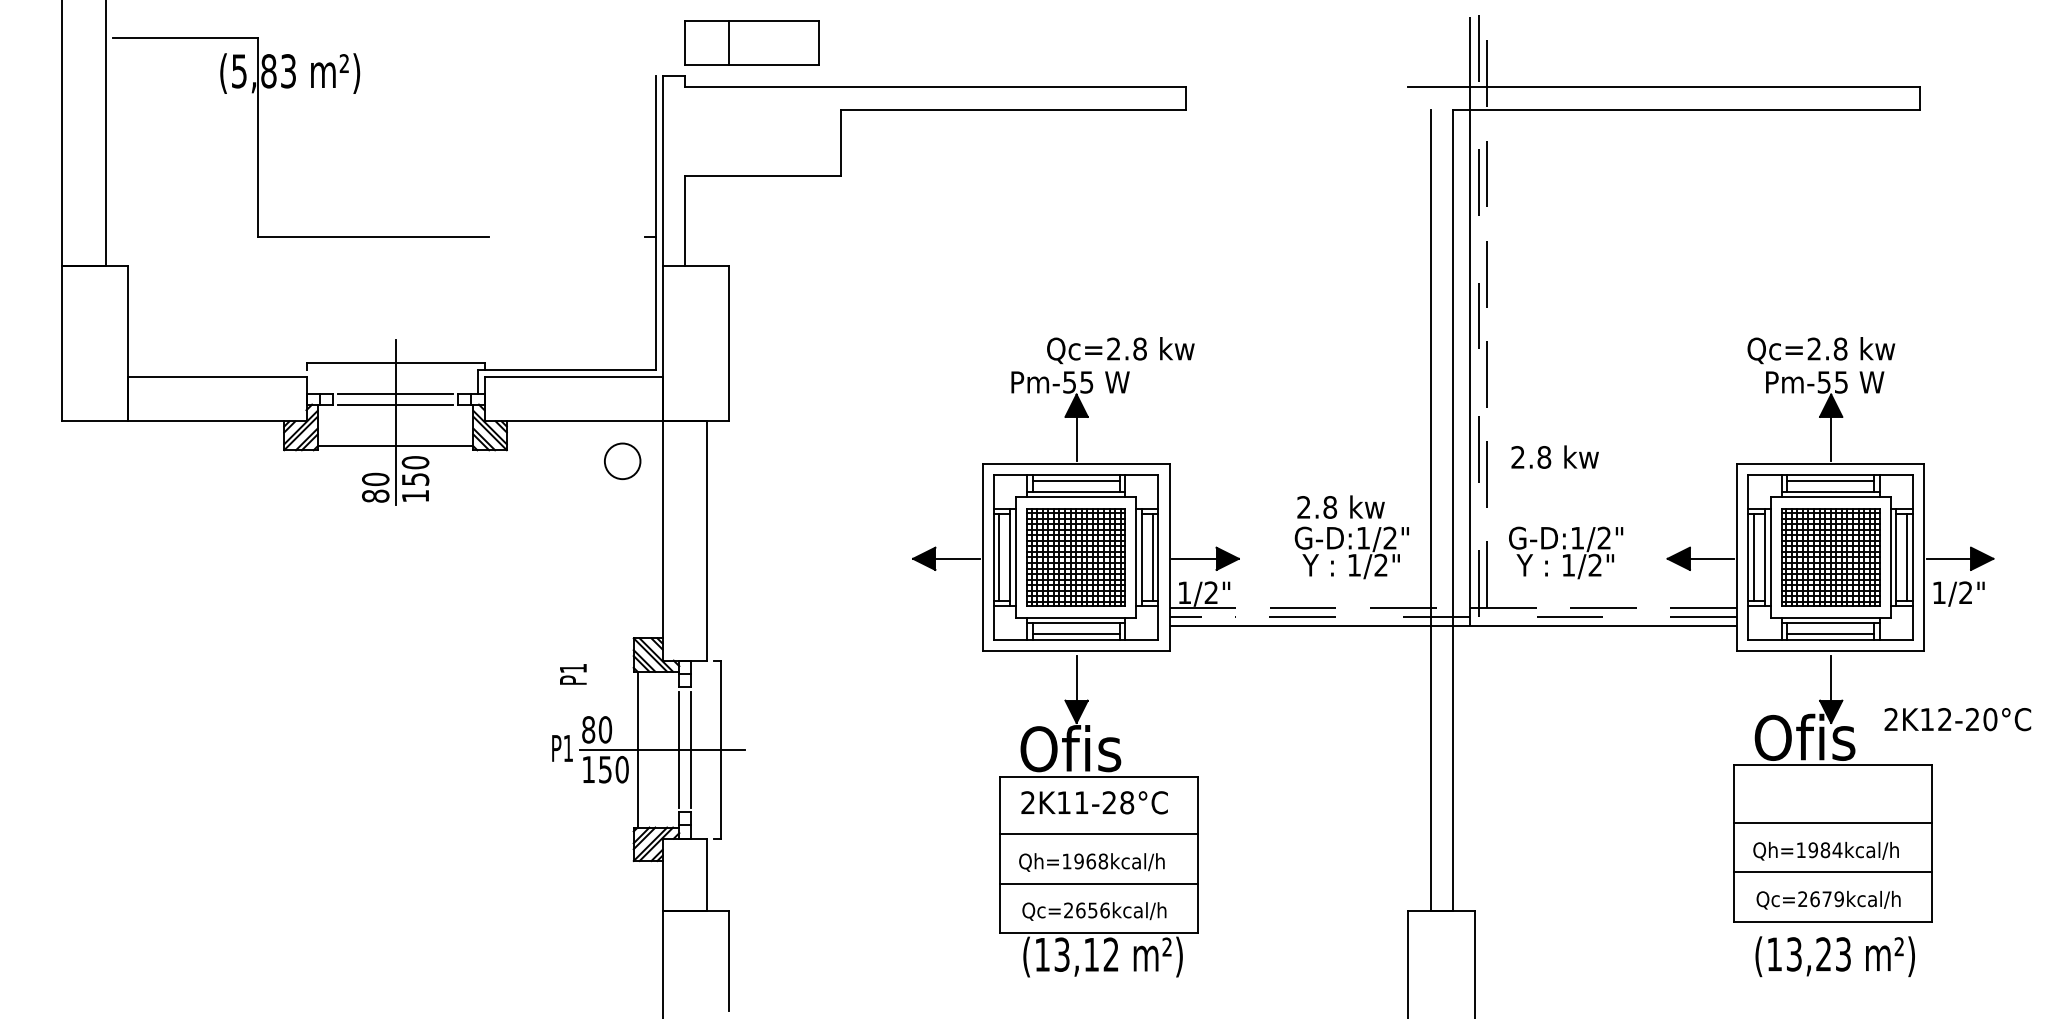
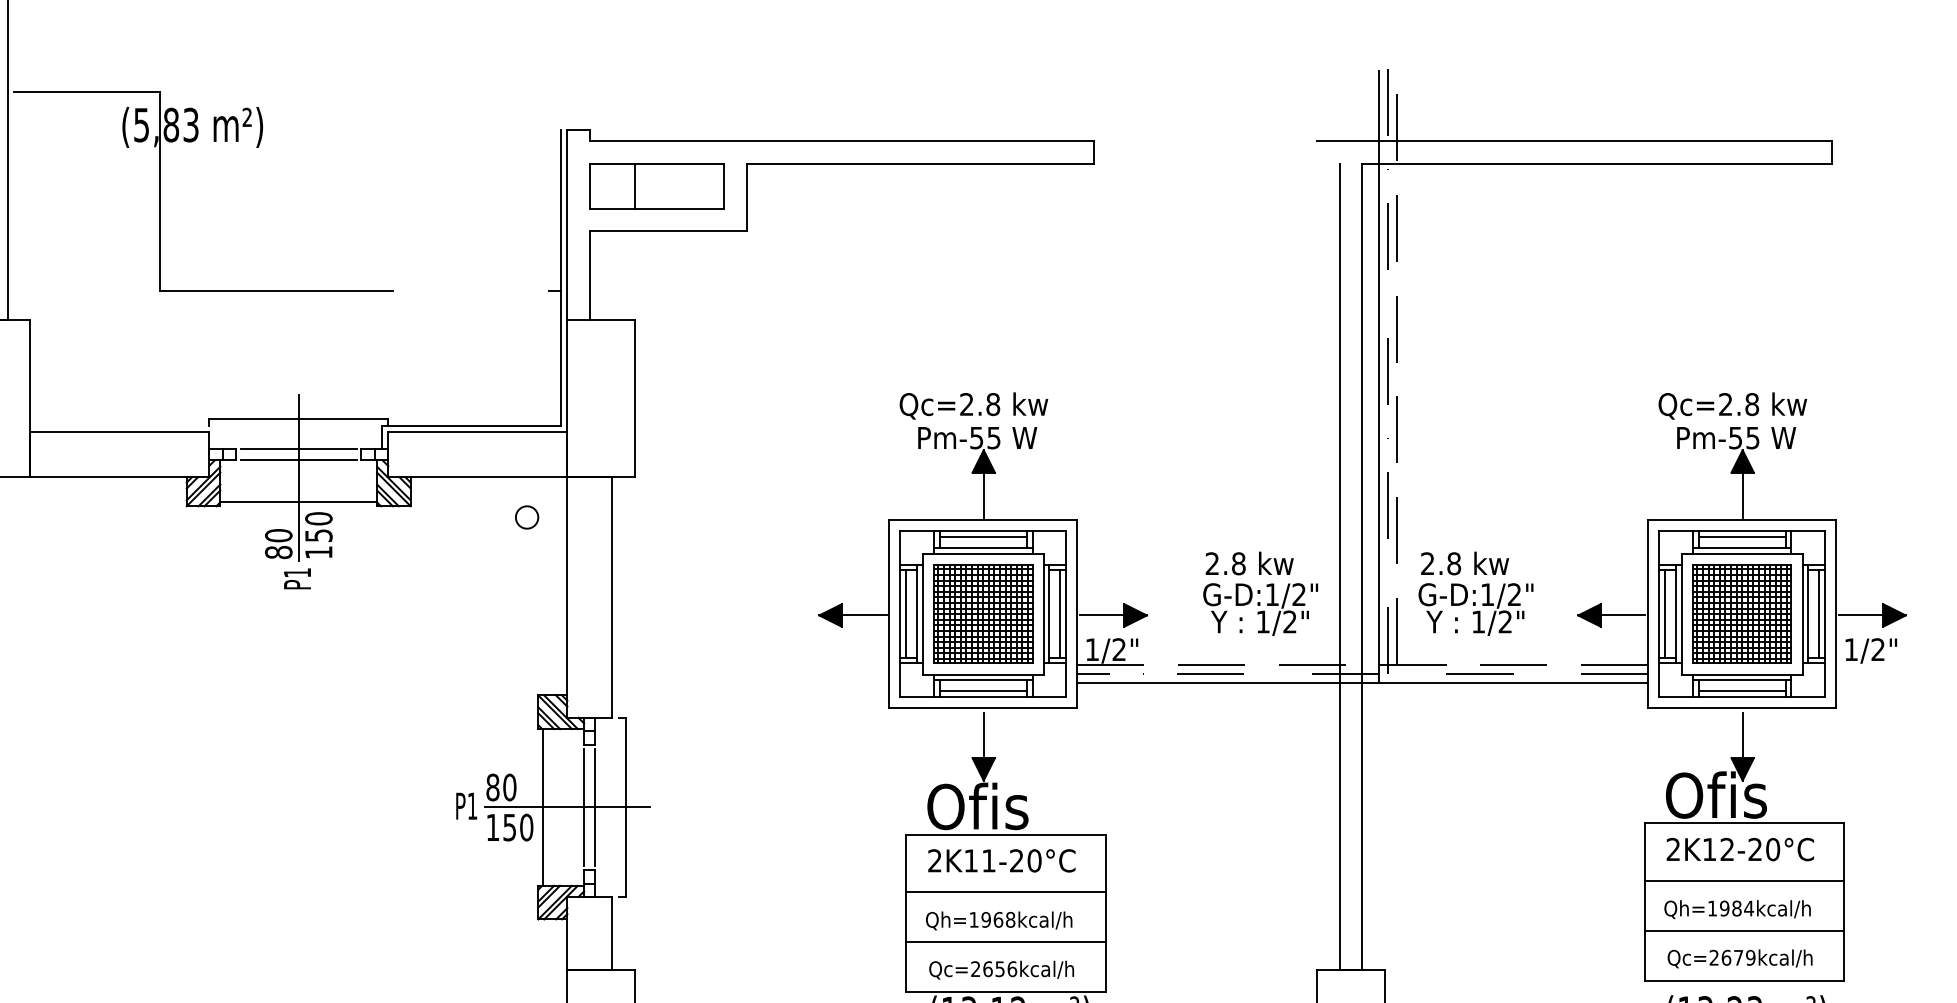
part: (751, 42) -> (656, 185), moved
text: (1120, 350) -> (973, 405), moved
text: (1554, 456) -> (1464, 562), moved
circle: (622, 461) -> (526, 517), size x0.62
text: (573, 674) -> (297, 578), moved
text: (1957, 719) -> (1739, 849), moved
text: (1127, 802) -> (1034, 860), 2K11-28°C -> 2K11-20°C

